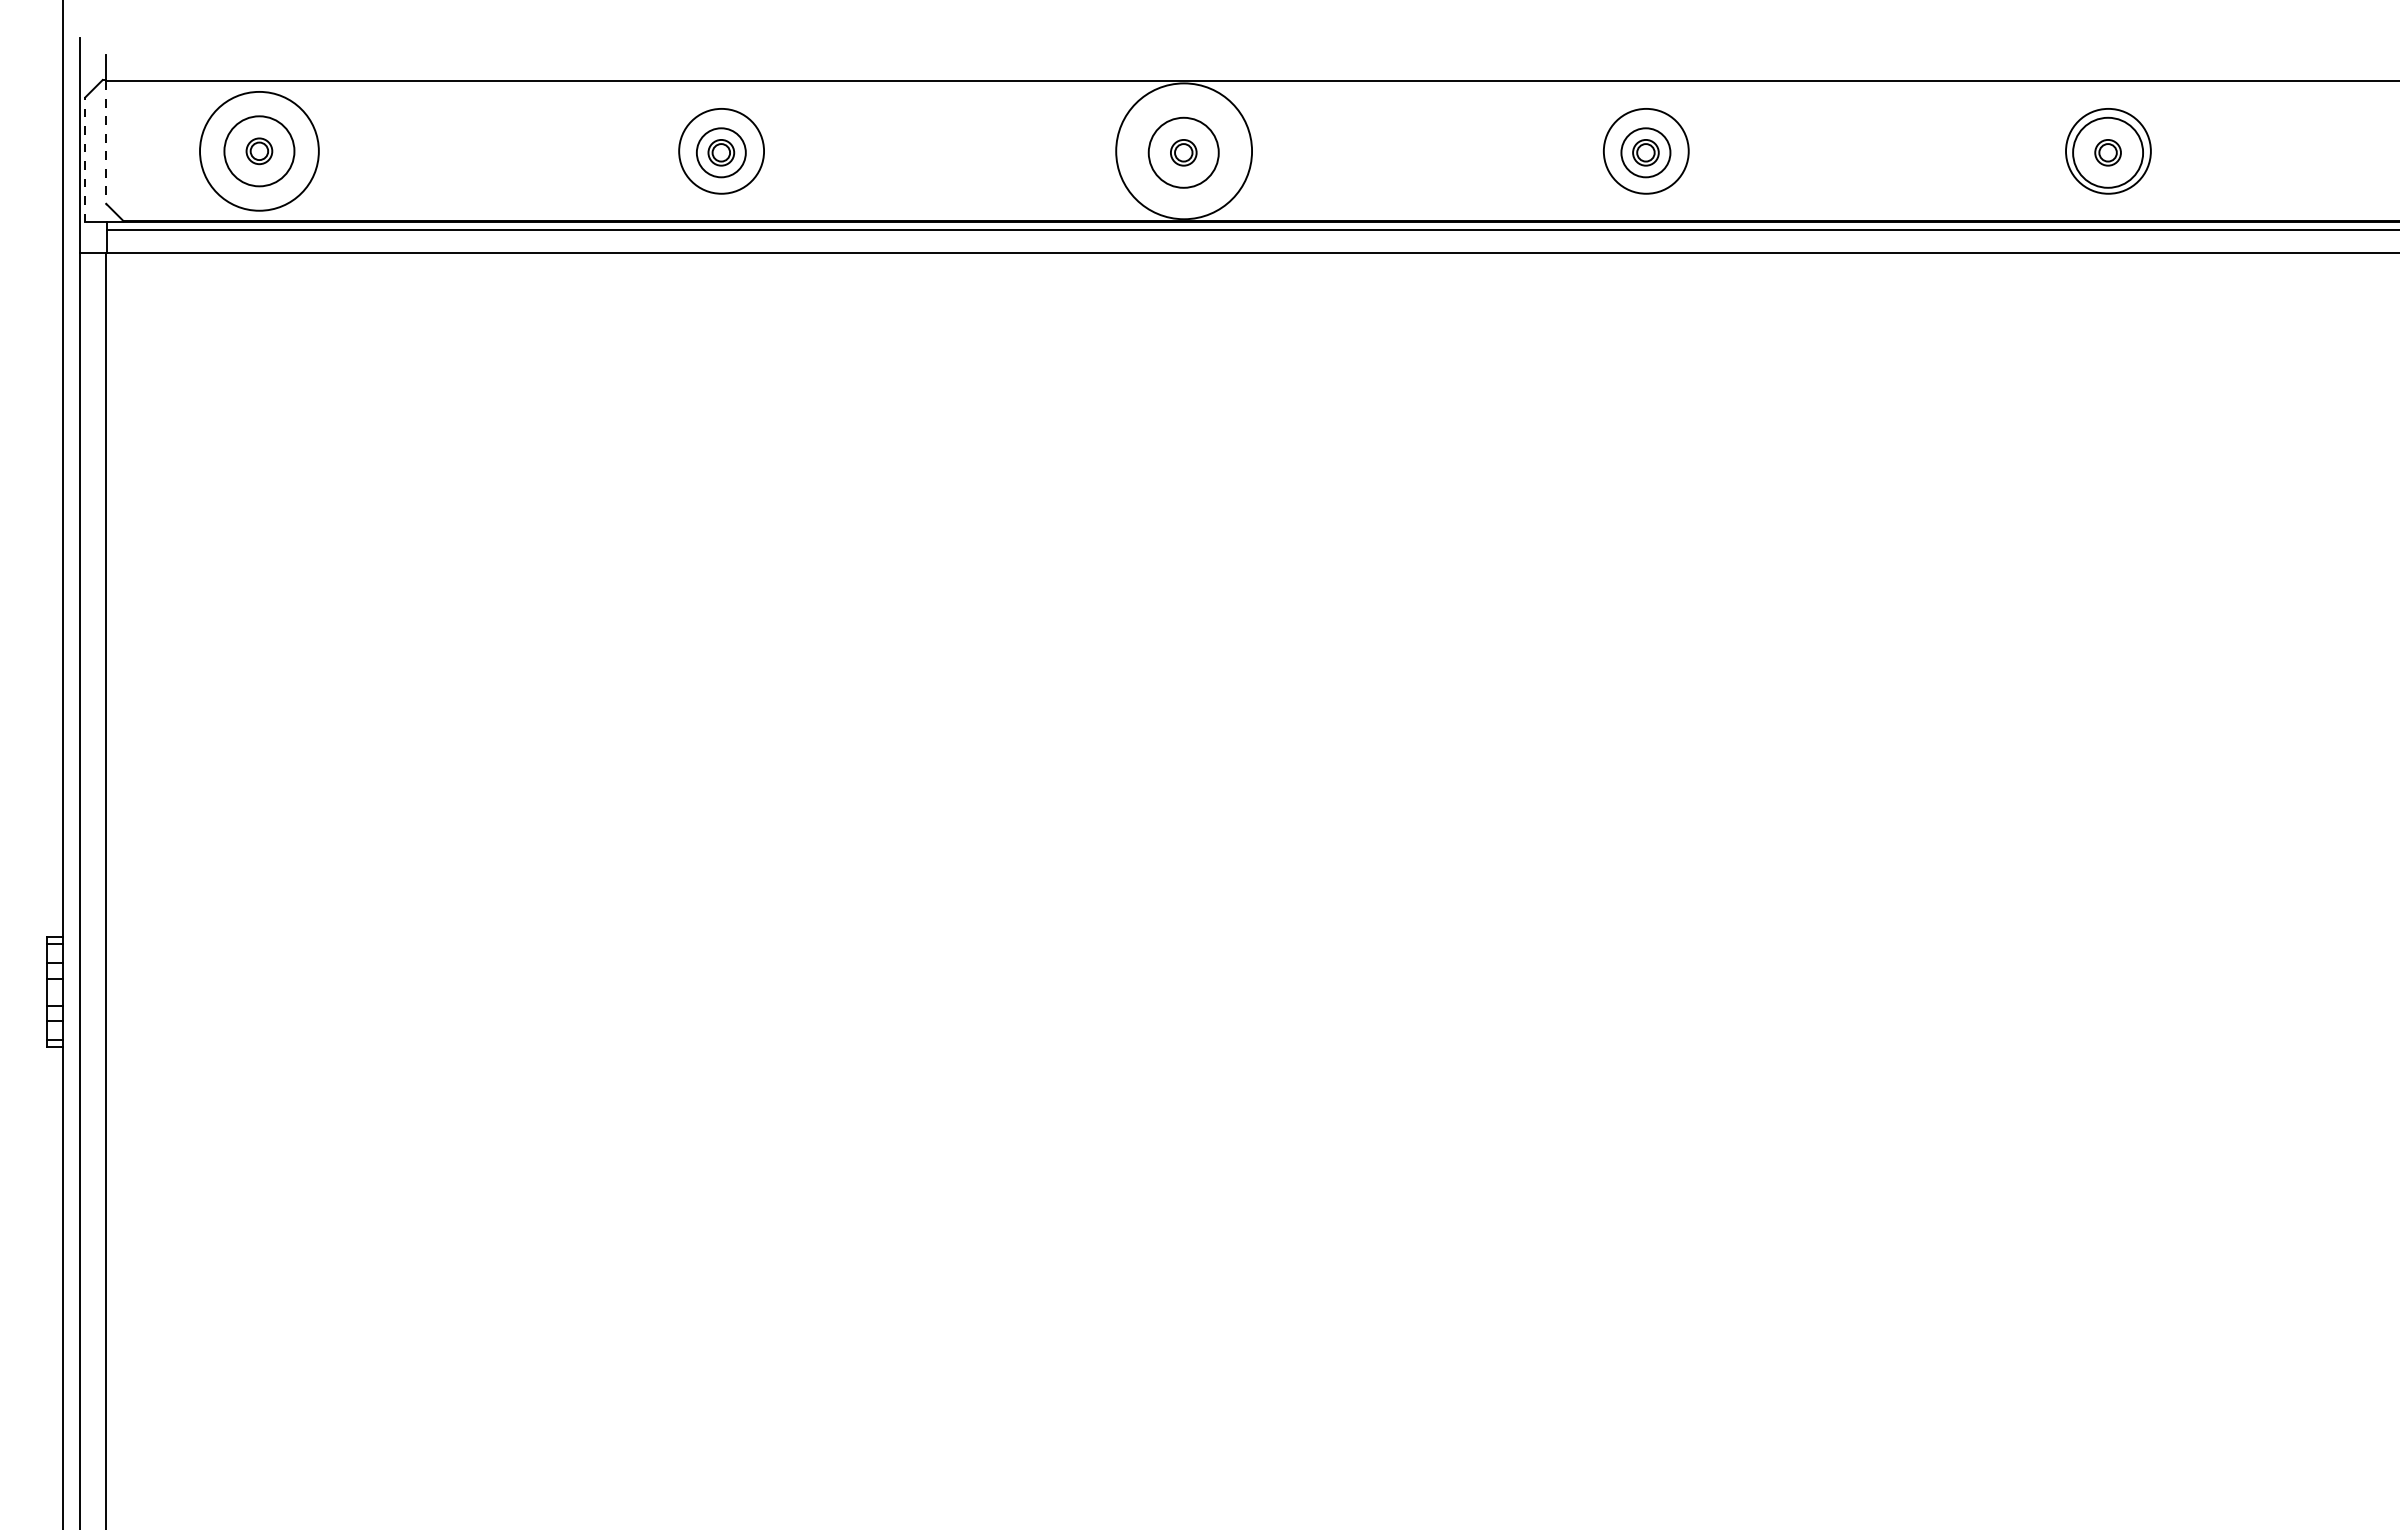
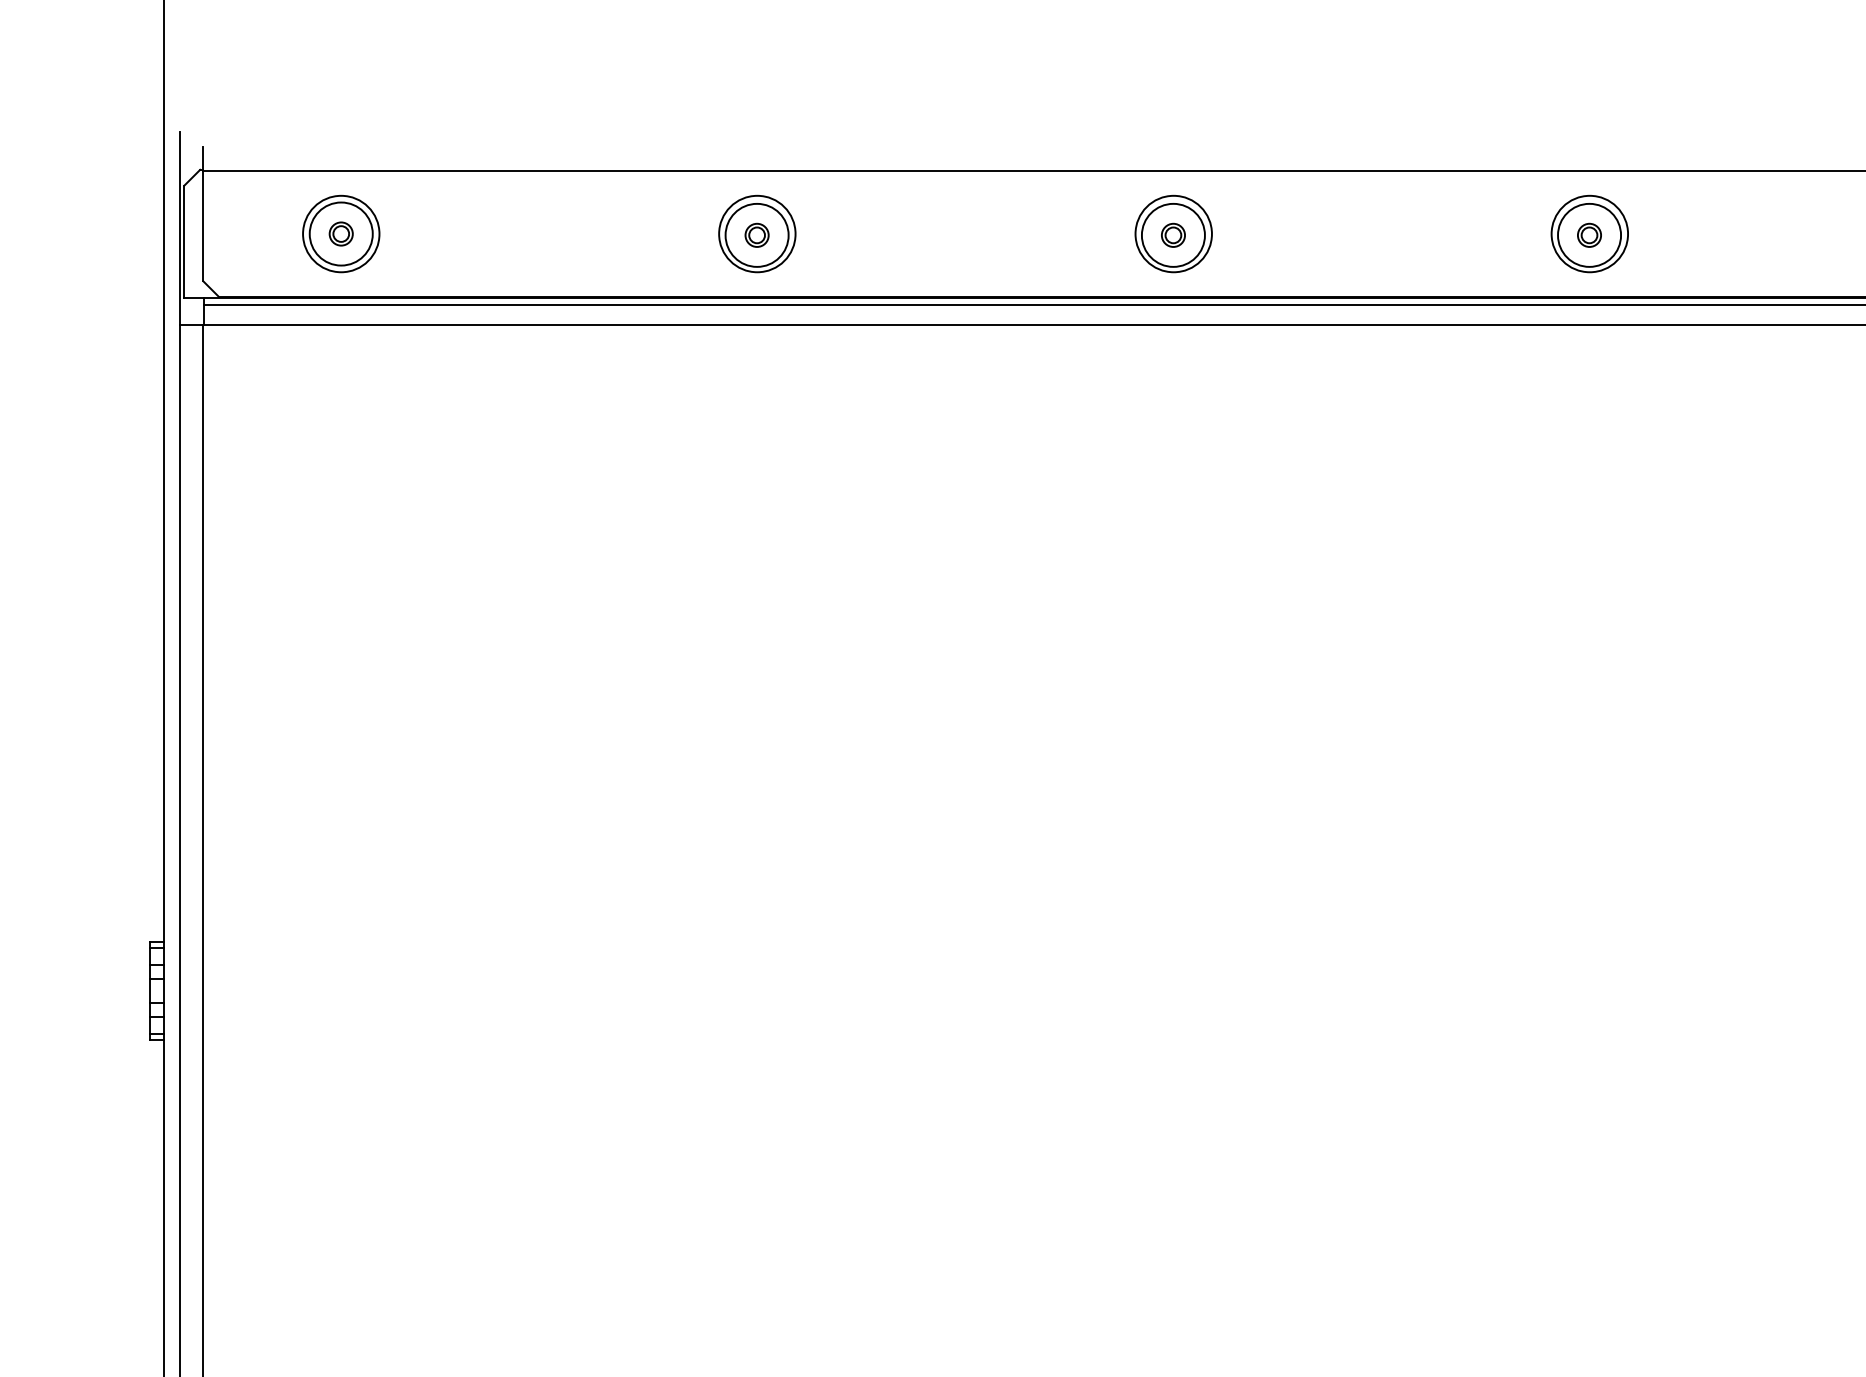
line: (106, 143) -> (203, 226), dashed -> solid
circle: (258, 150) -> (340, 233), size x0.71
circle: (1183, 150) -> (1173, 233), size x0.62
circle: (721, 152) -> (757, 235), size x1.43
circle: (1645, 152) -> (1589, 235), size x1.43
line: (85, 159) -> (184, 241), dashed -> solid

